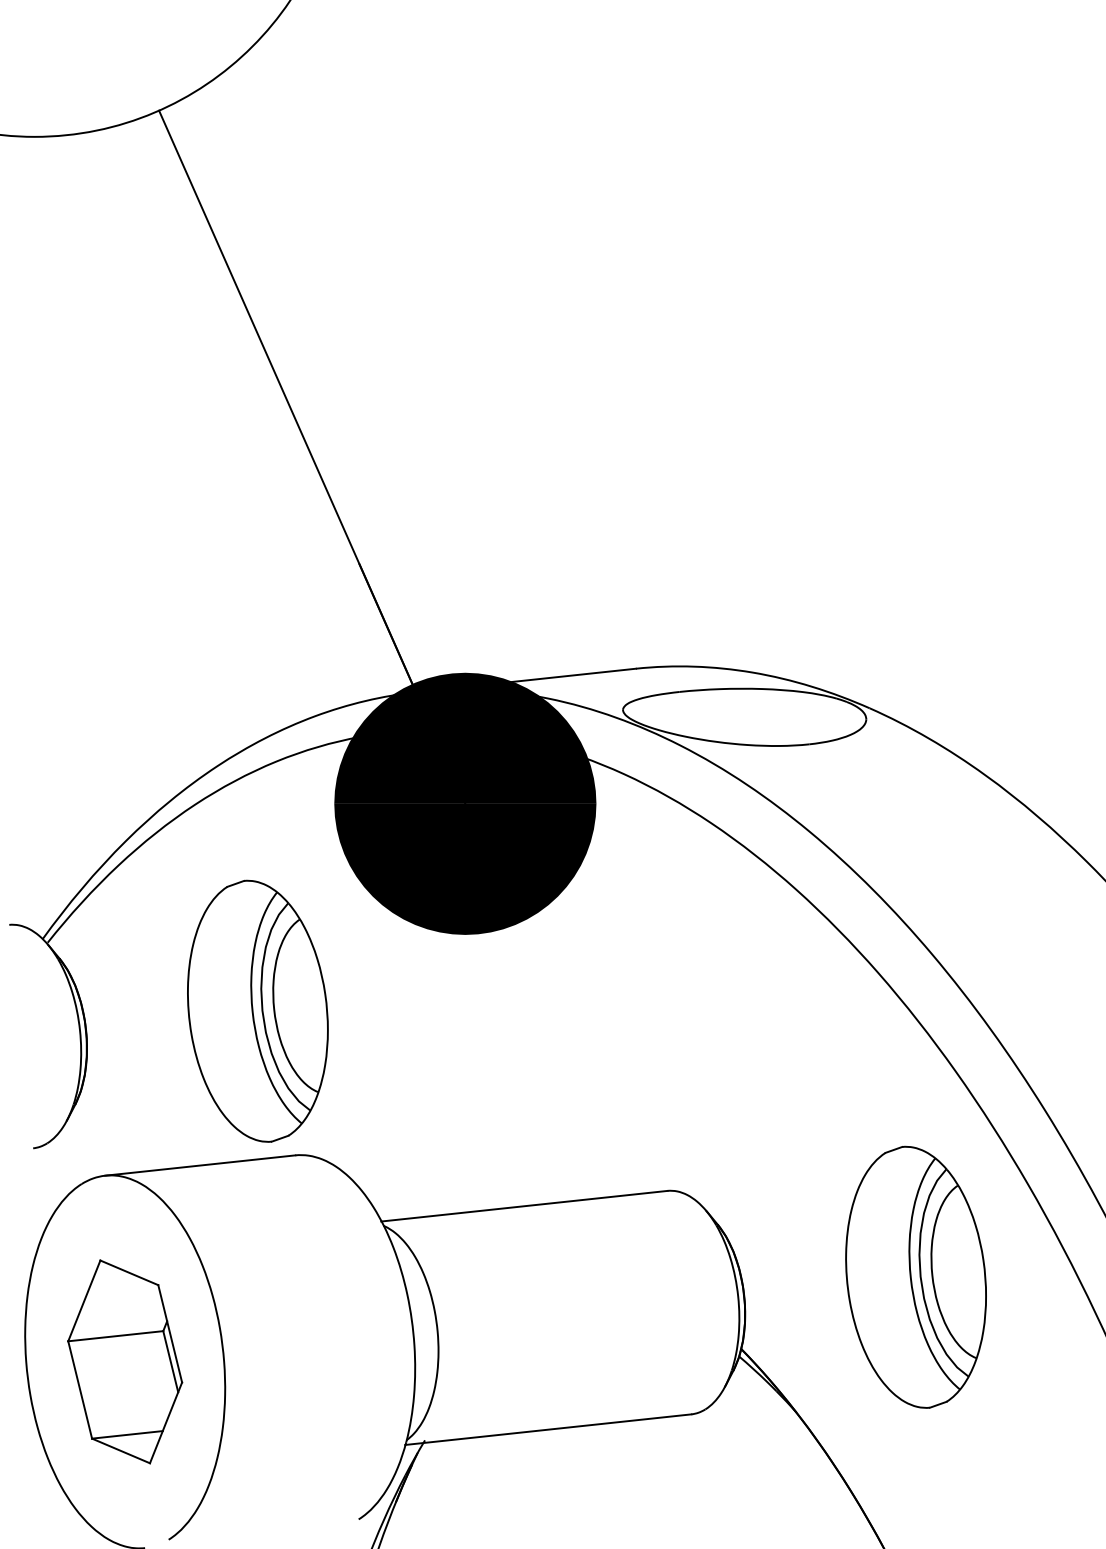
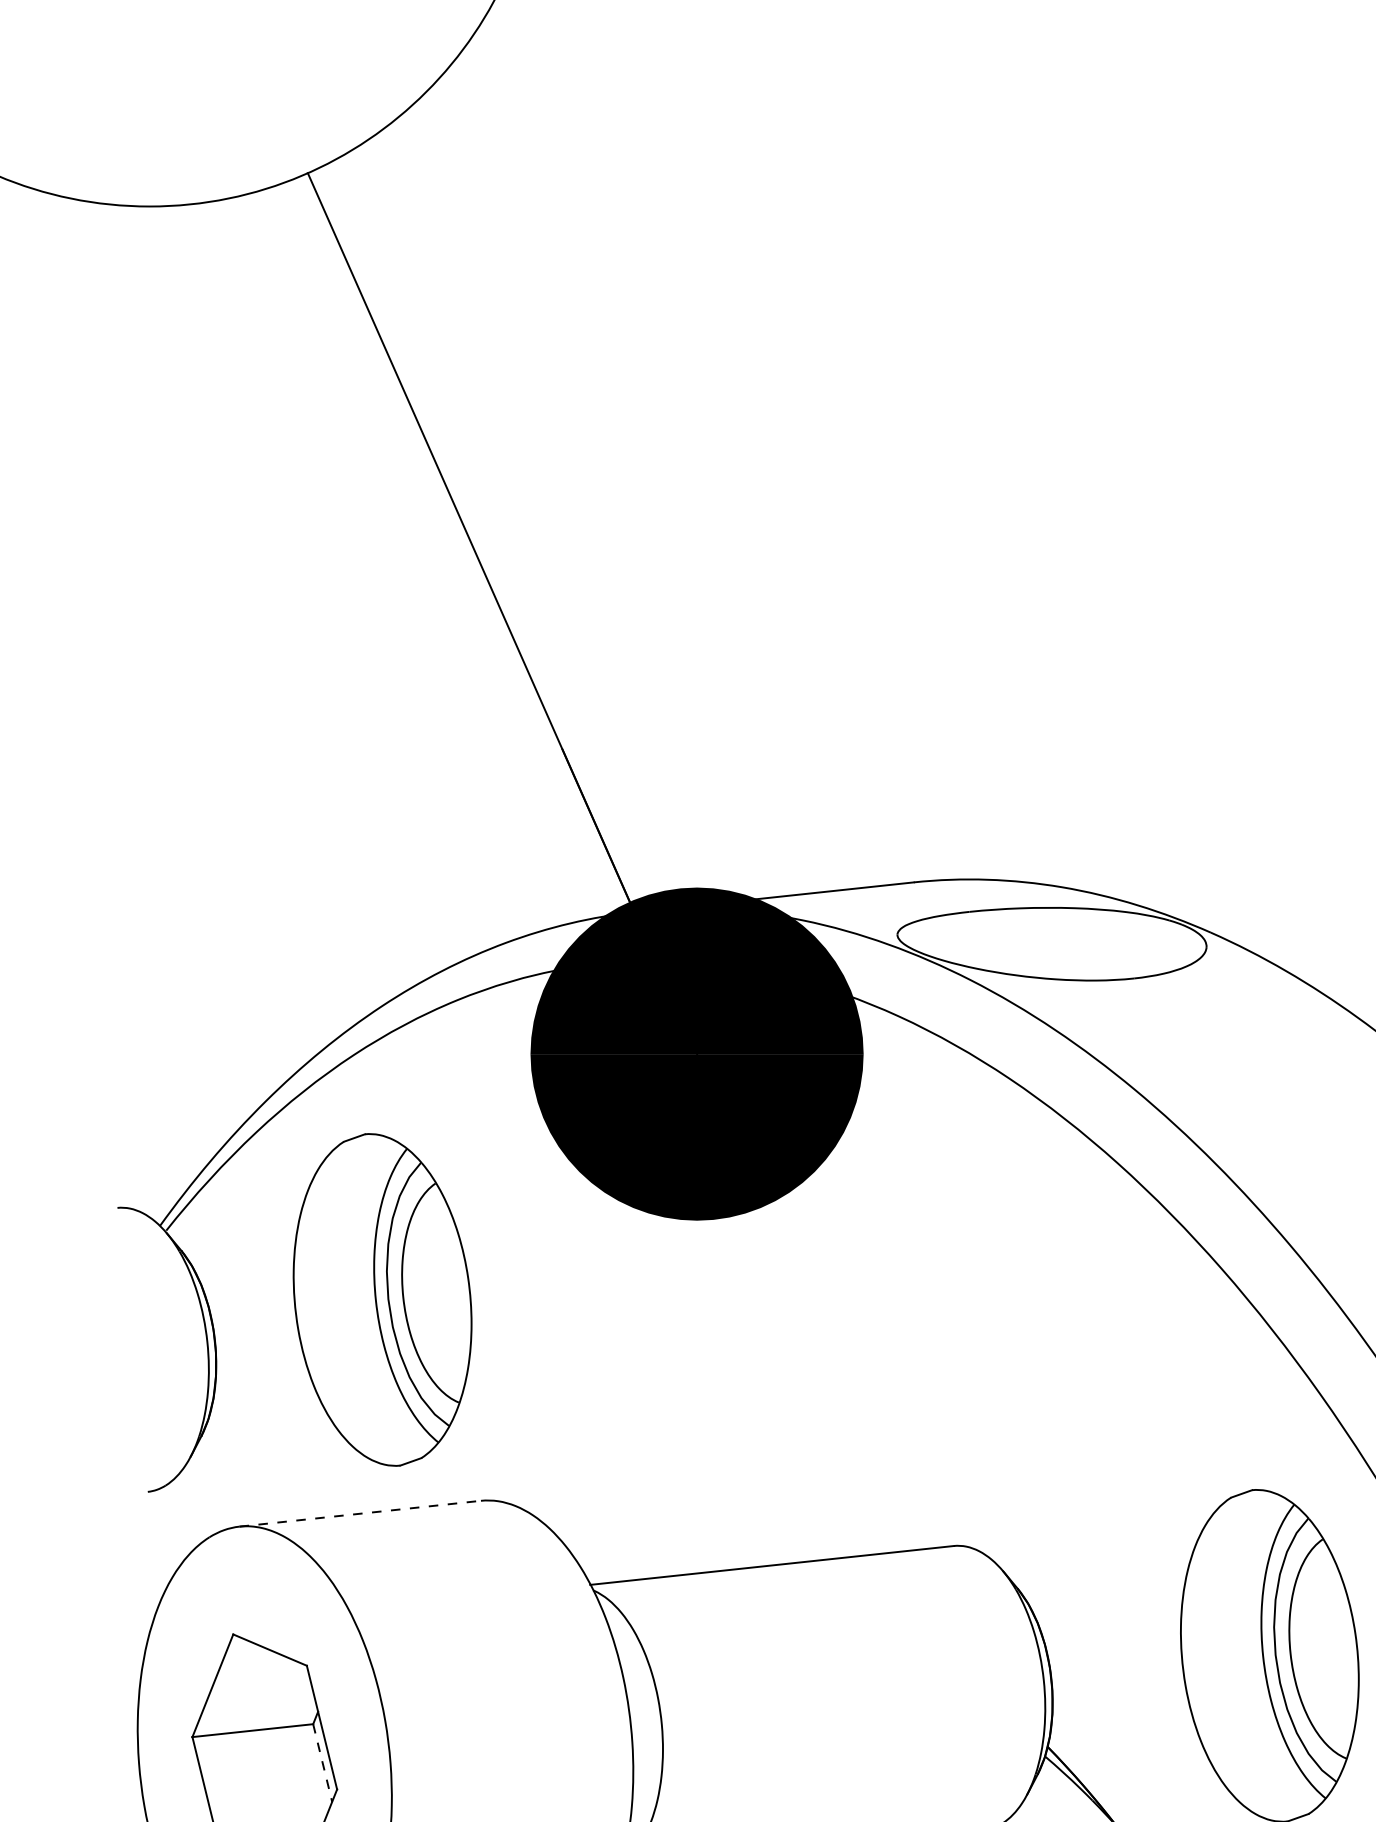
part: (257, 1010) -> (382, 1298), moved
line: (200, 1165) -> (360, 1513), solid -> dashed
line: (170, 1362) -> (322, 1764), solid -> dashed

